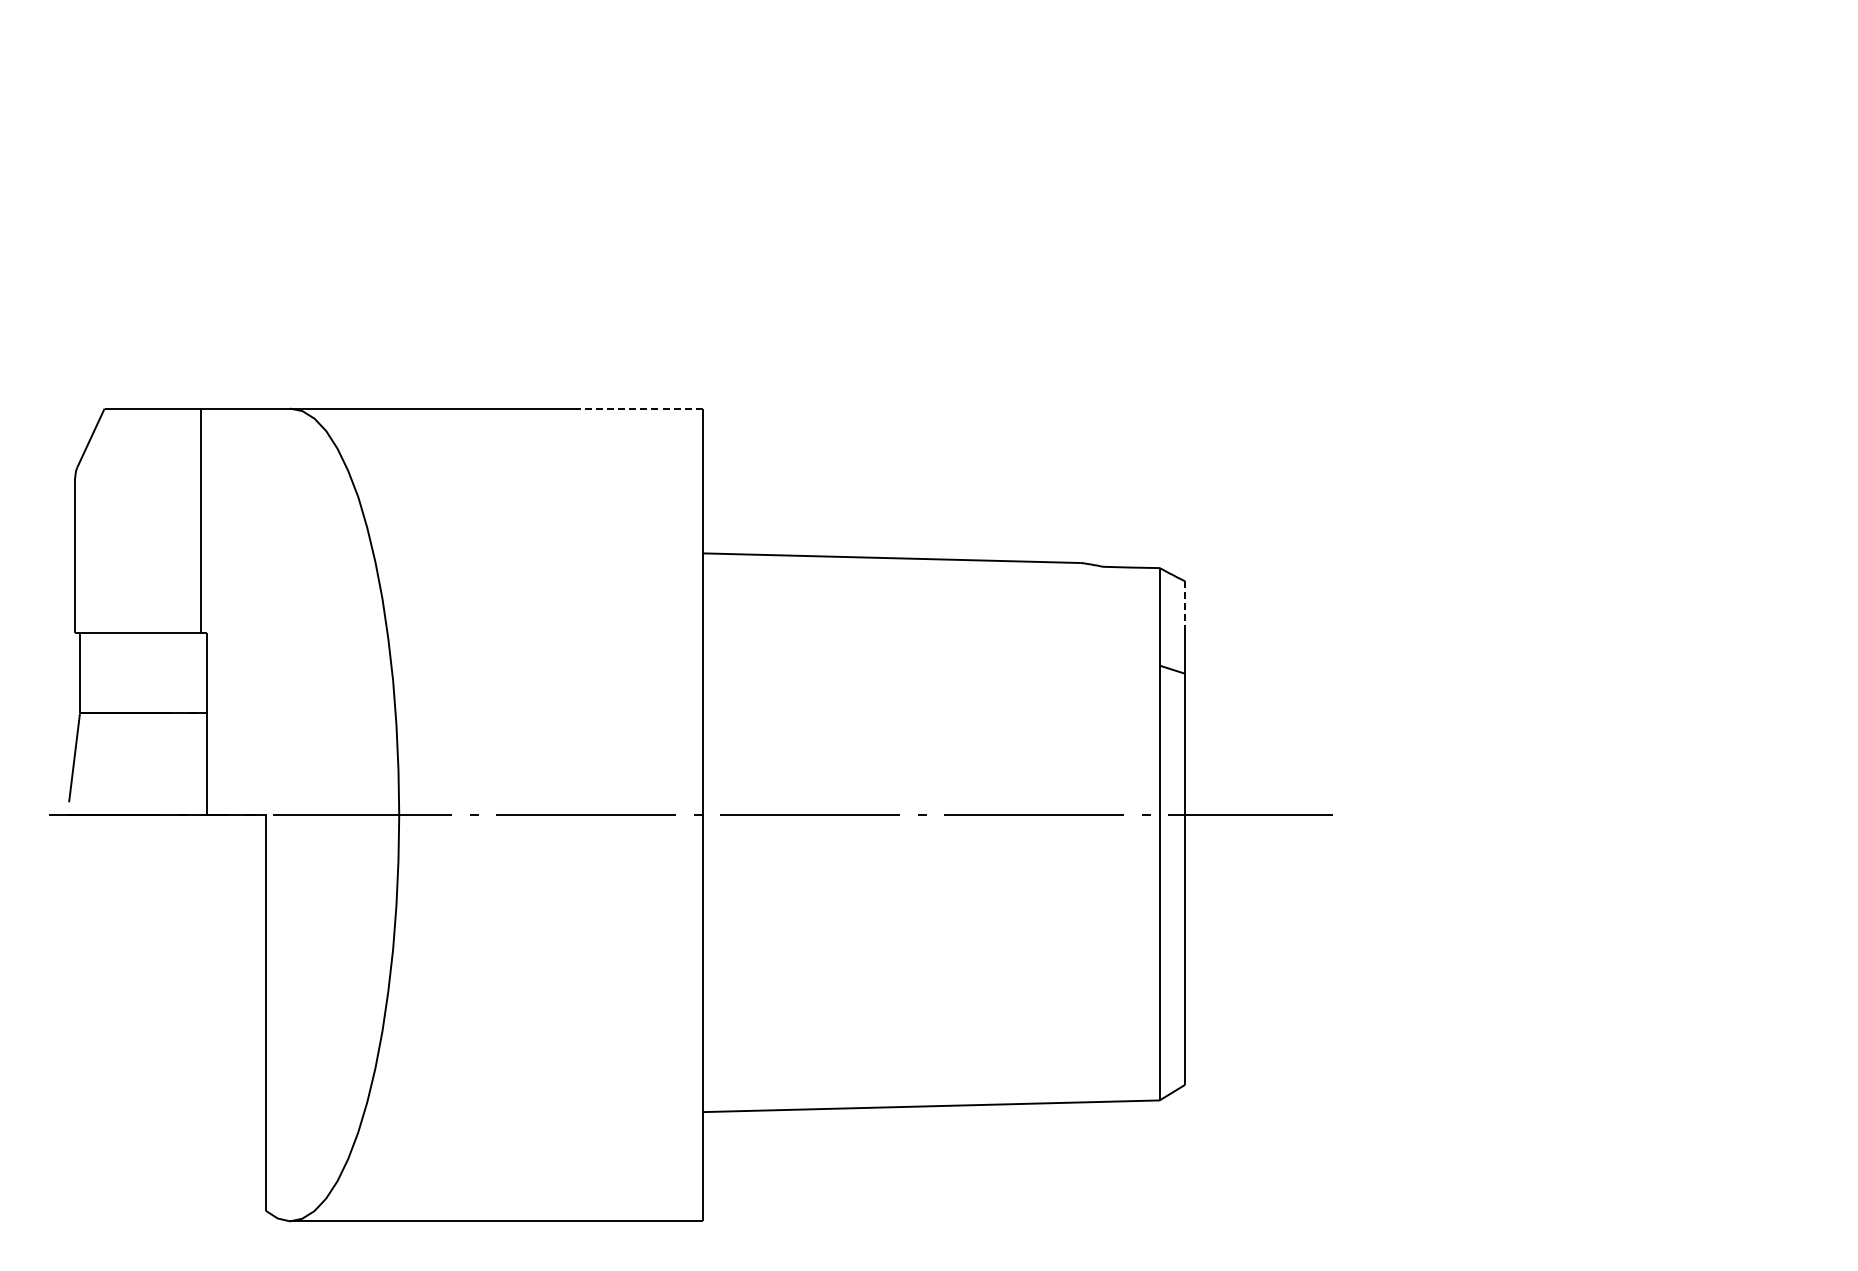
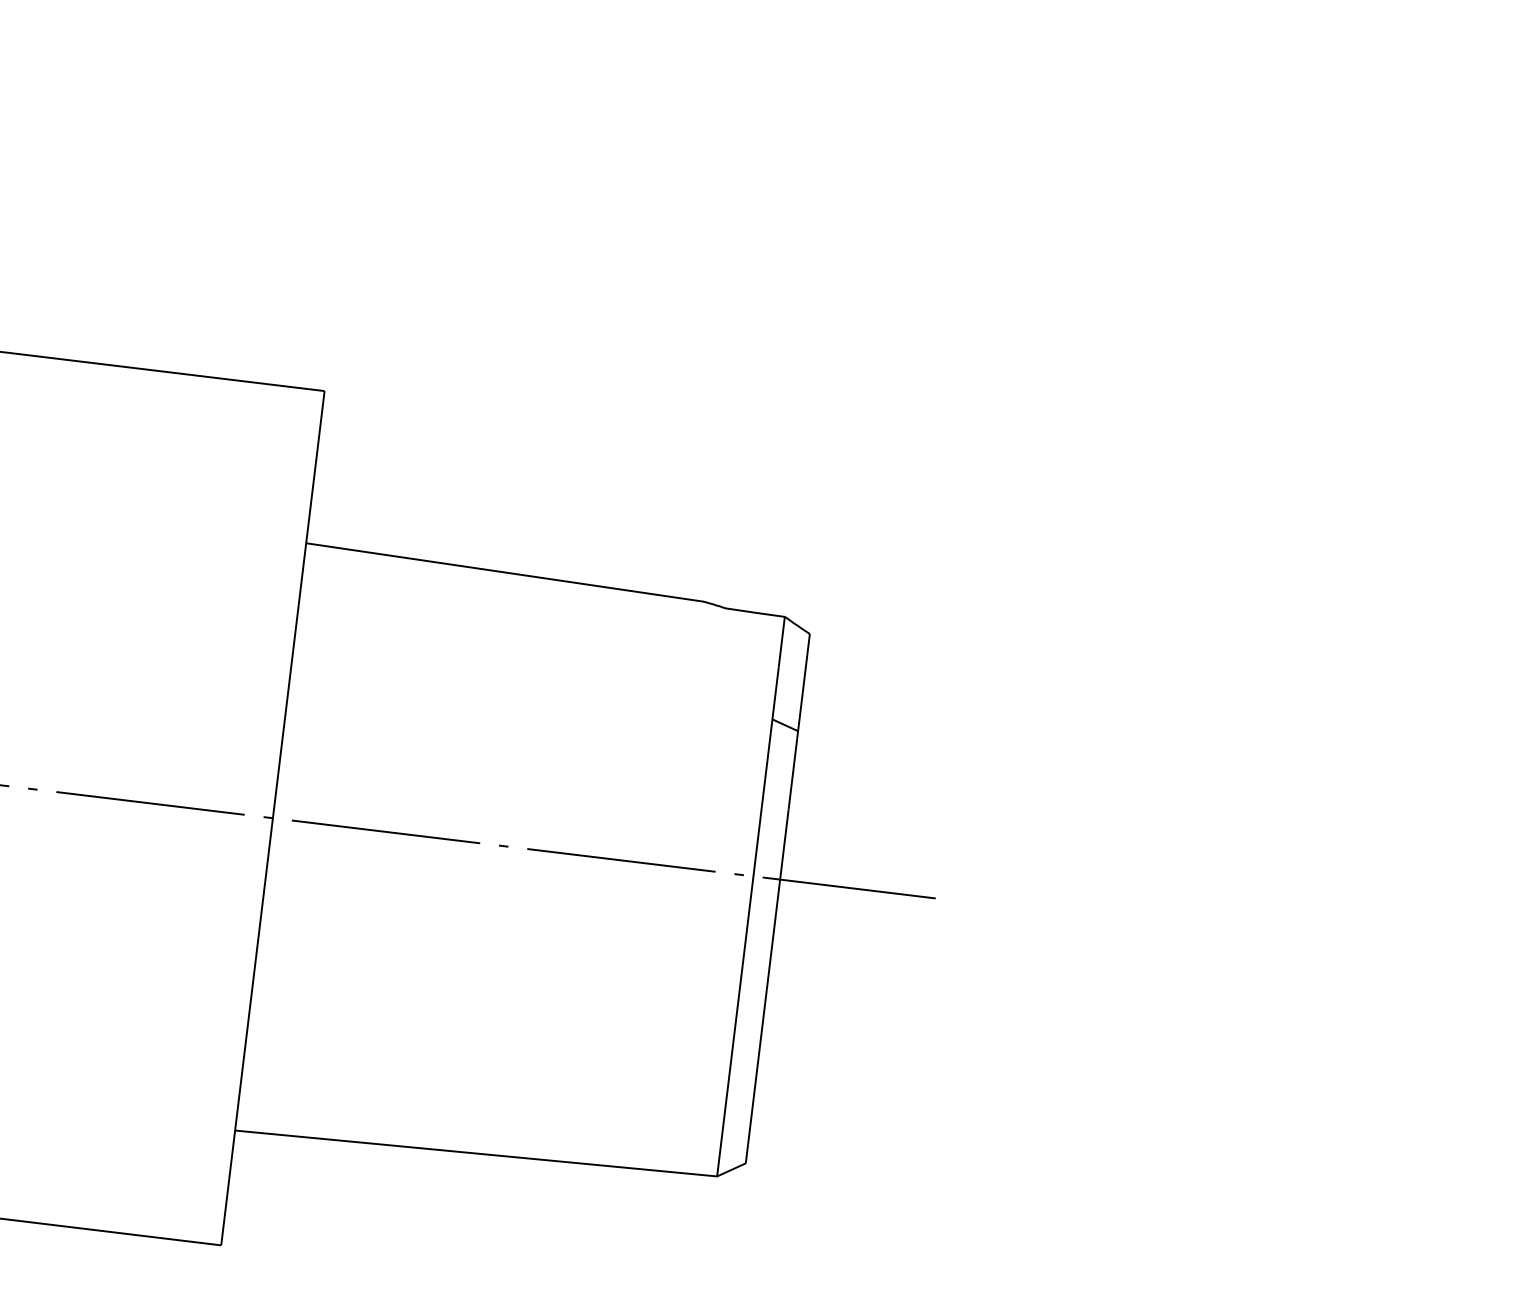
line: (638, 408) -> (257, 382), dashed -> solid
line: (1185, 605) -> (807, 659), dashed -> solid

